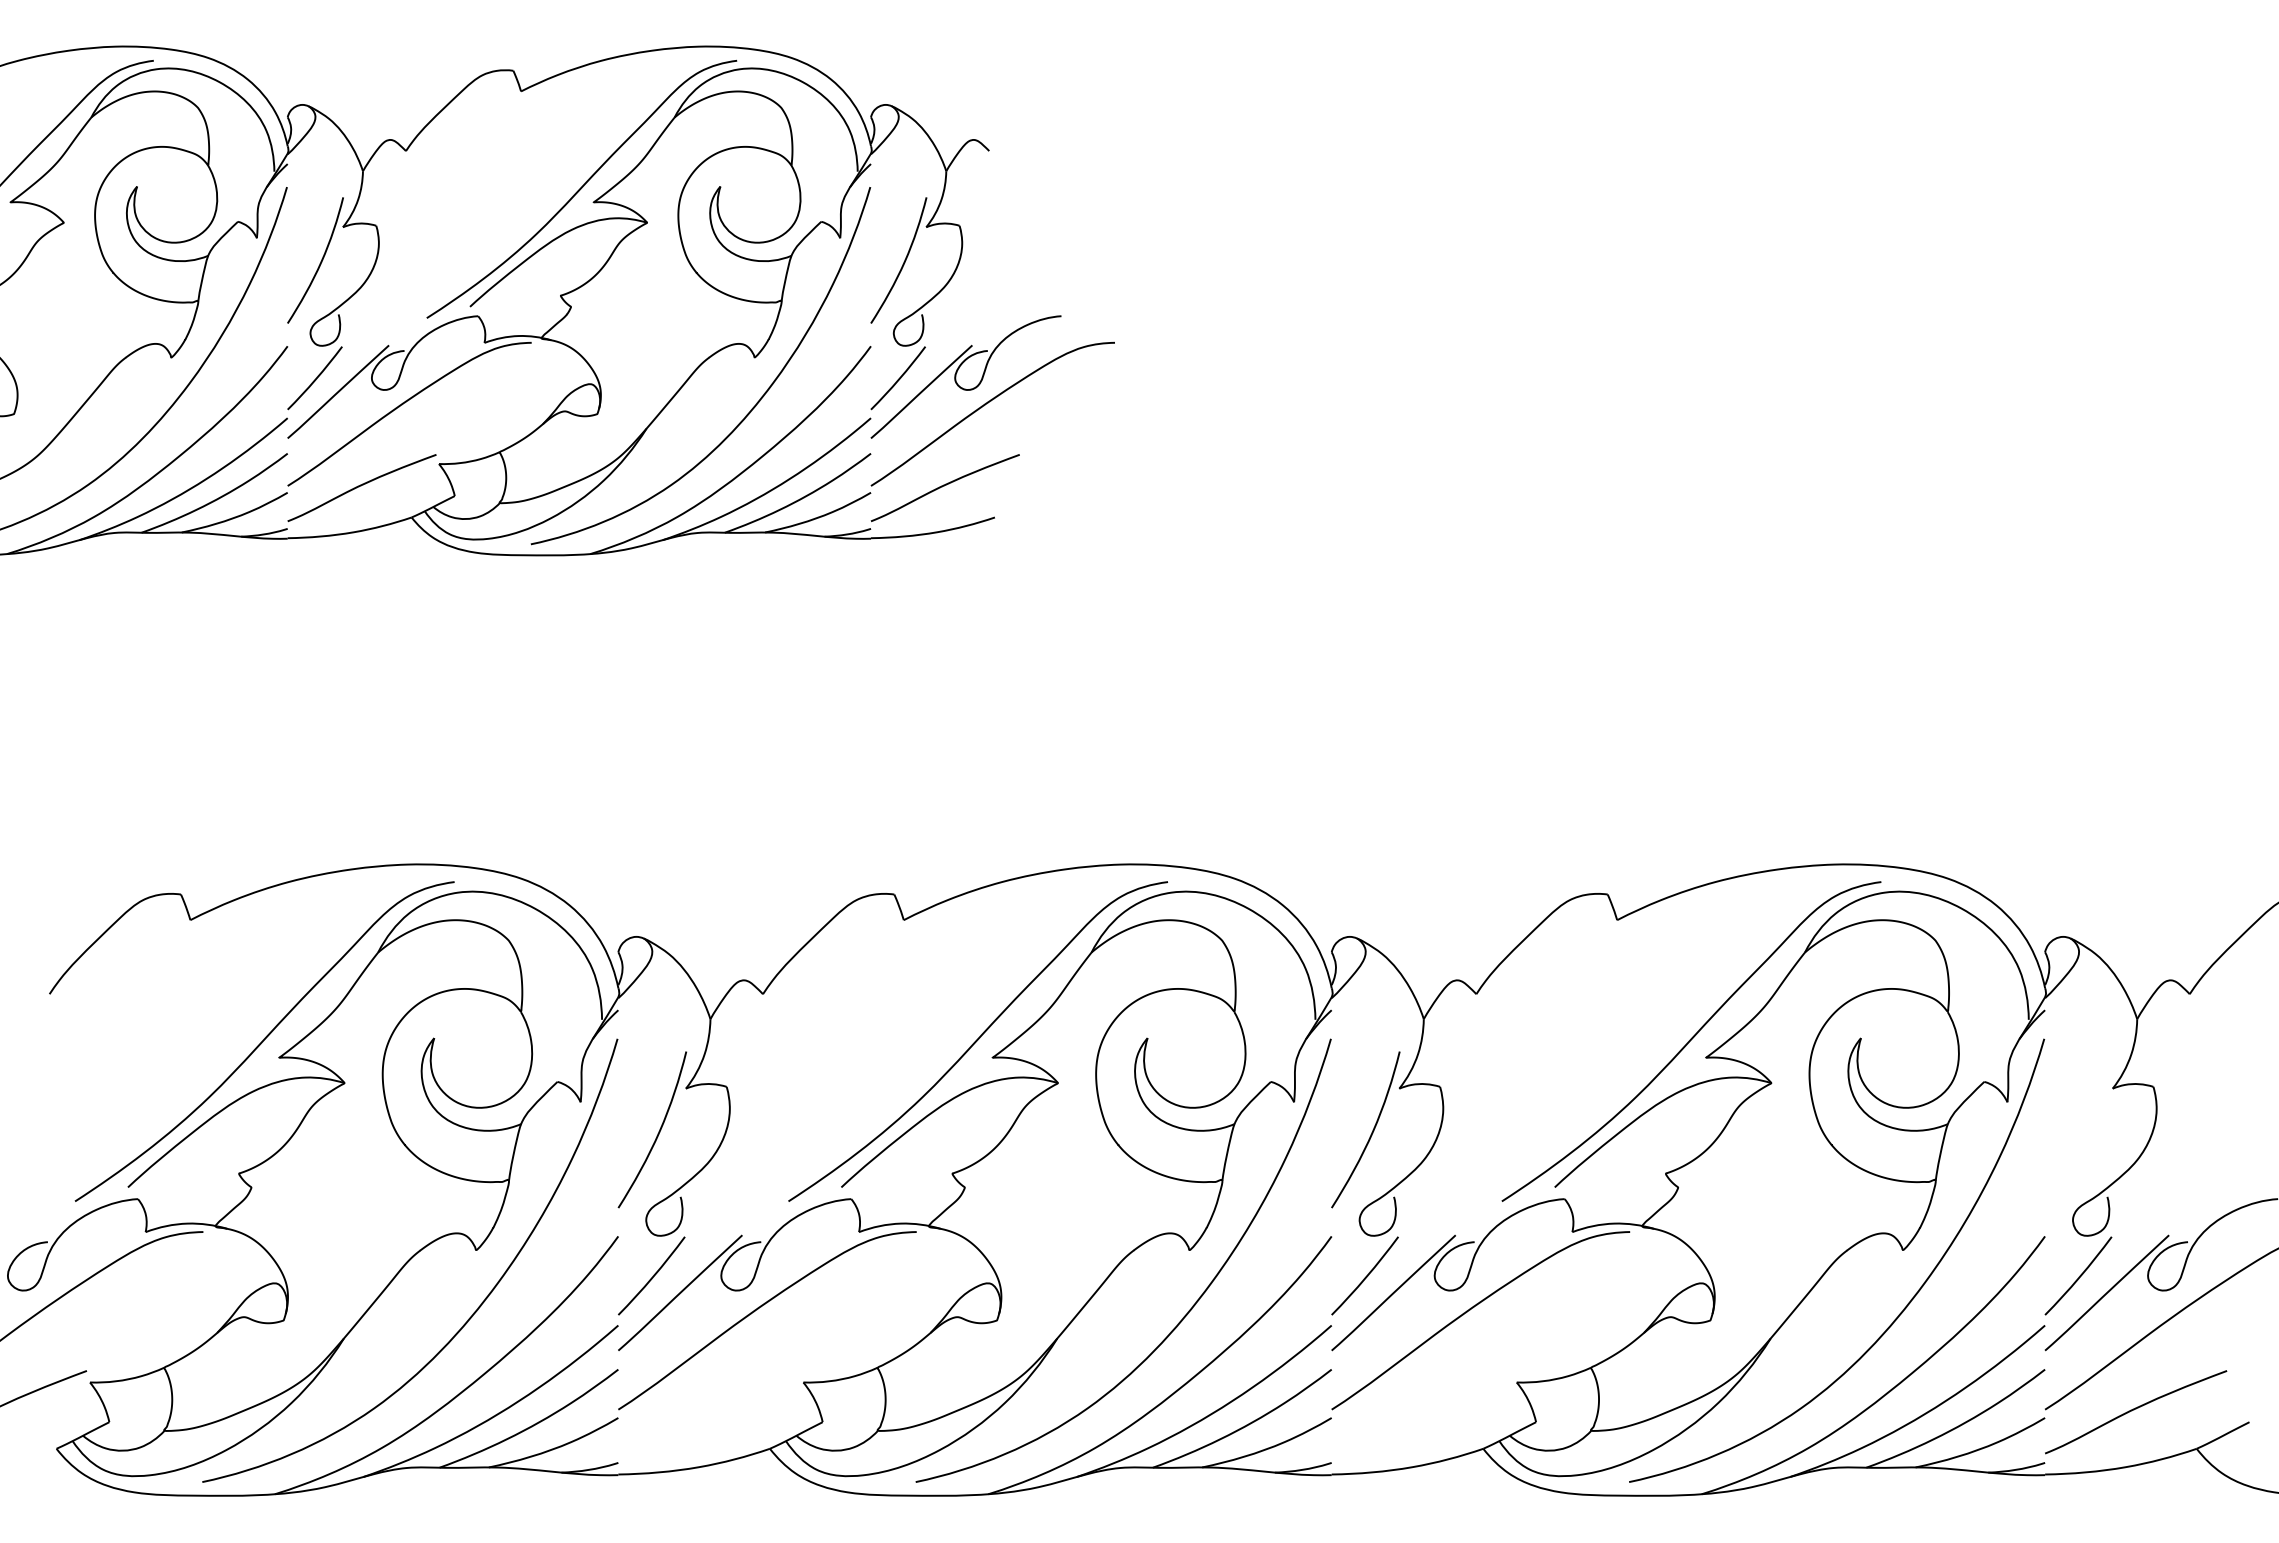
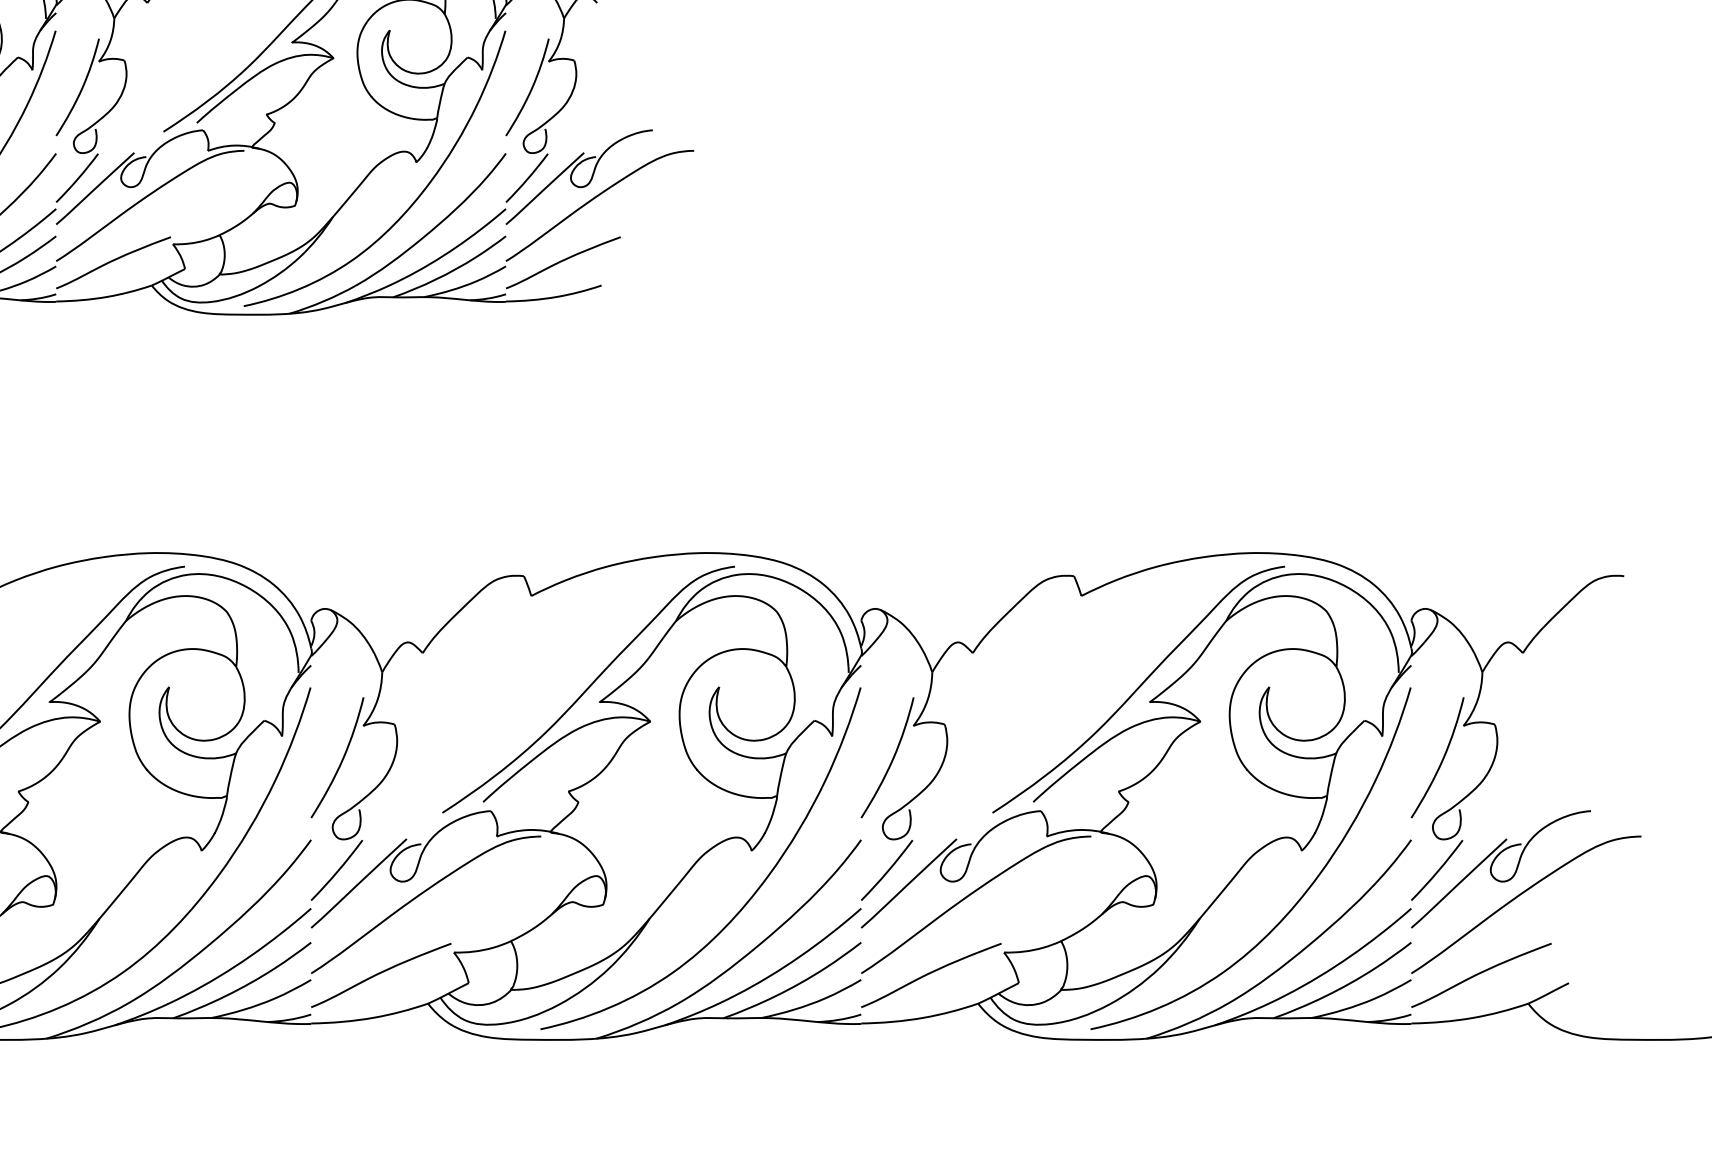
curve: (2085, 1130) -> (1442, 758), added
curve: (707, 1410) -> (379, 974), added
curve: (1420, 1410) -> (929, 974), added

